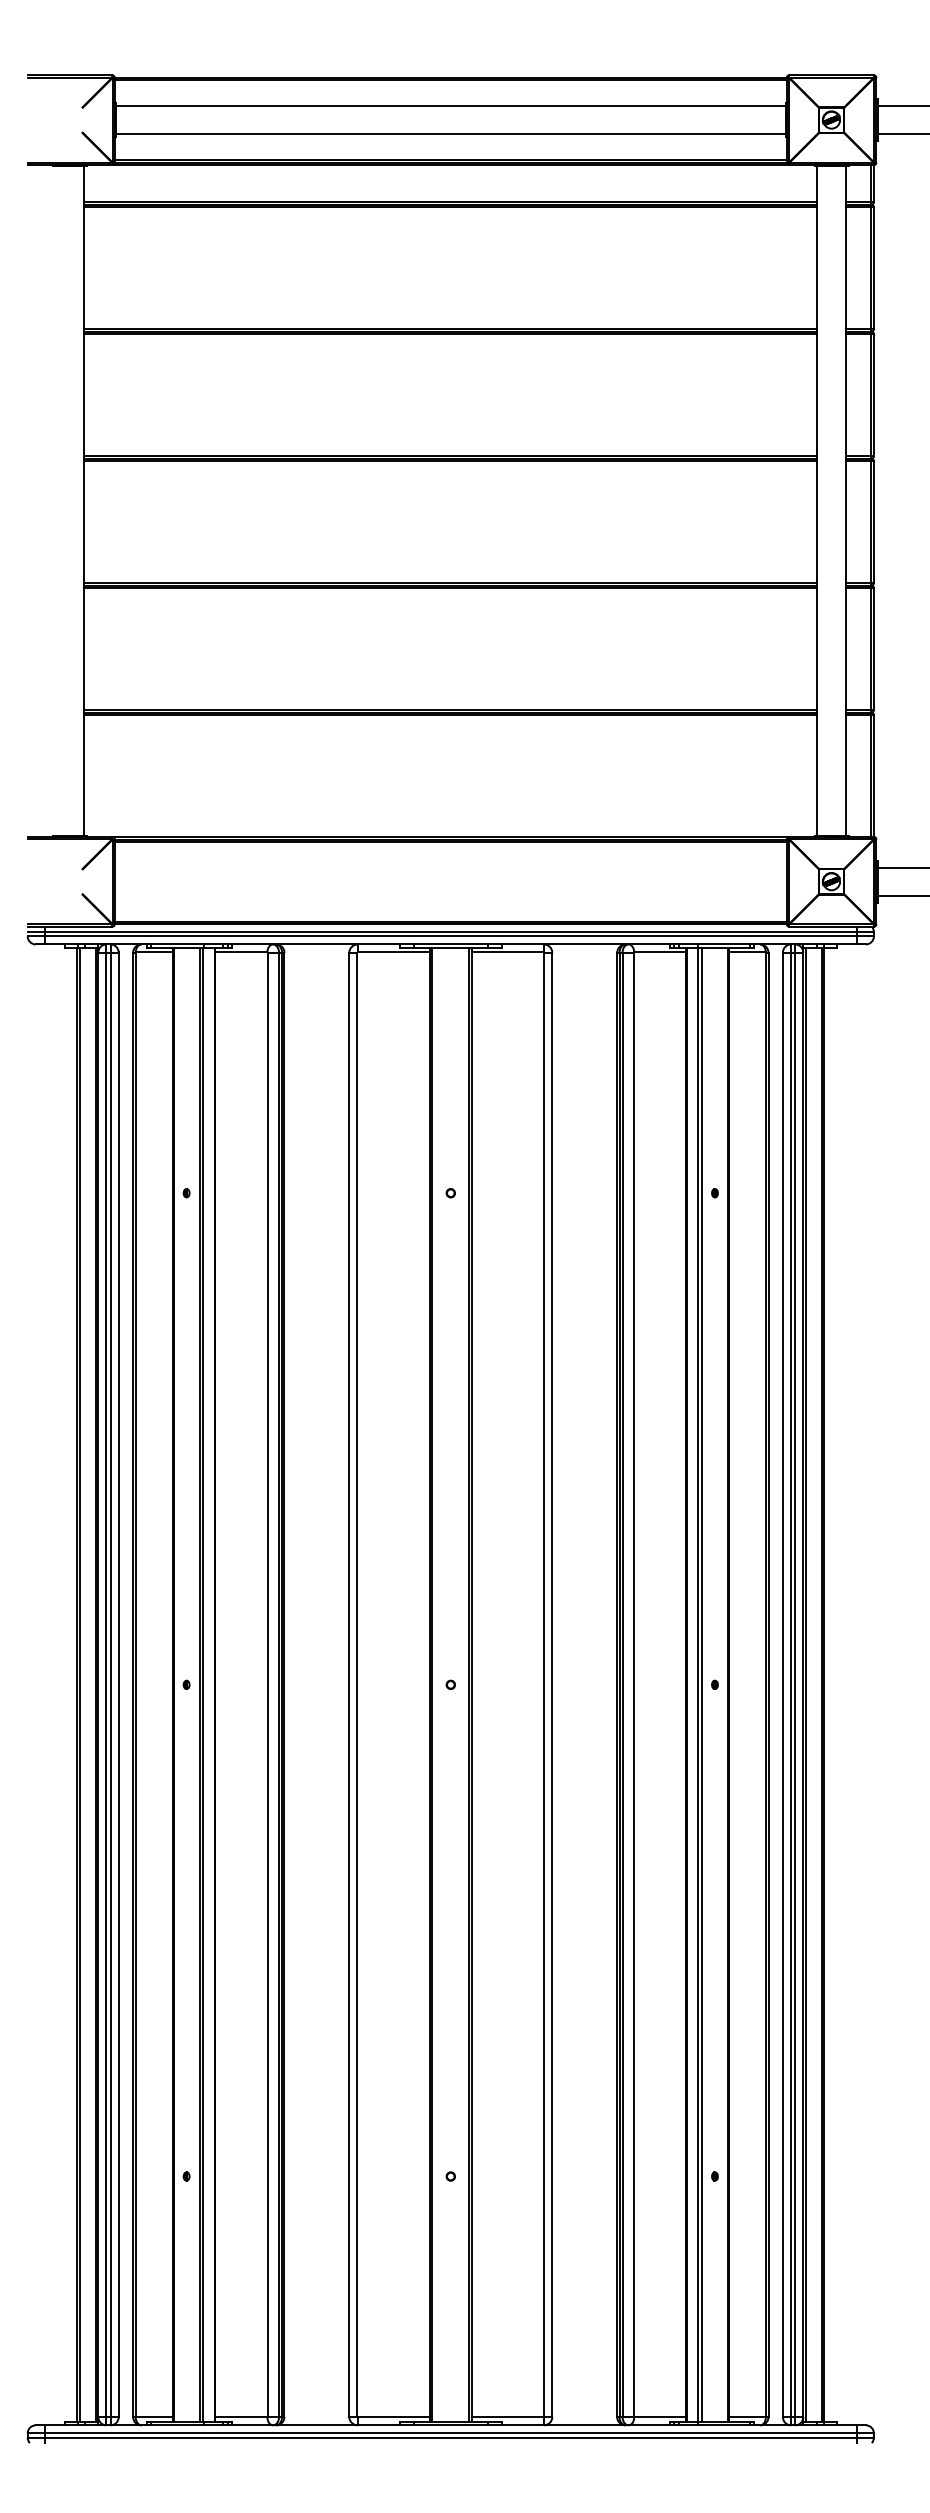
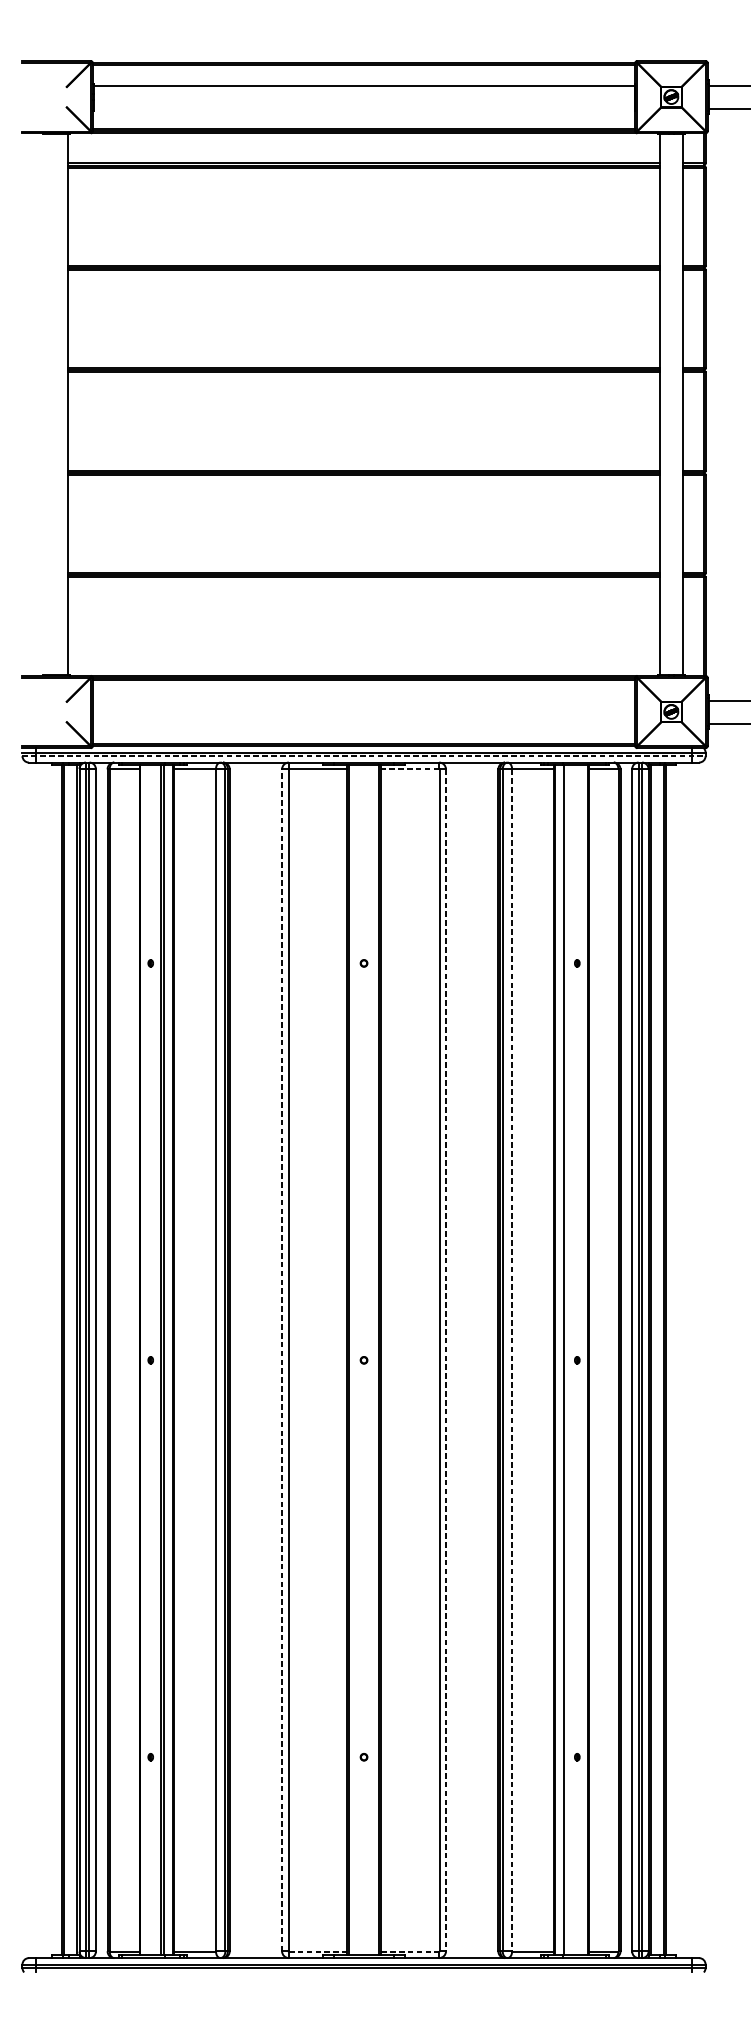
line: (450, 134) -> (363, 108), removed
line: (451, 936) -> (364, 756), solid -> dashed
line: (507, 952) -> (409, 769), solid -> dashed
line: (349, 1684) -> (282, 1360), solid -> dashed
line: (552, 1684) -> (446, 1360), solid -> dashed
line: (633, 1684) -> (511, 1360), solid -> dashed
line: (701, 1684) -> (566, 1360), removed
line: (393, 2417) -> (317, 1951), solid -> dashed
line: (507, 2417) -> (409, 1951), solid -> dashed

